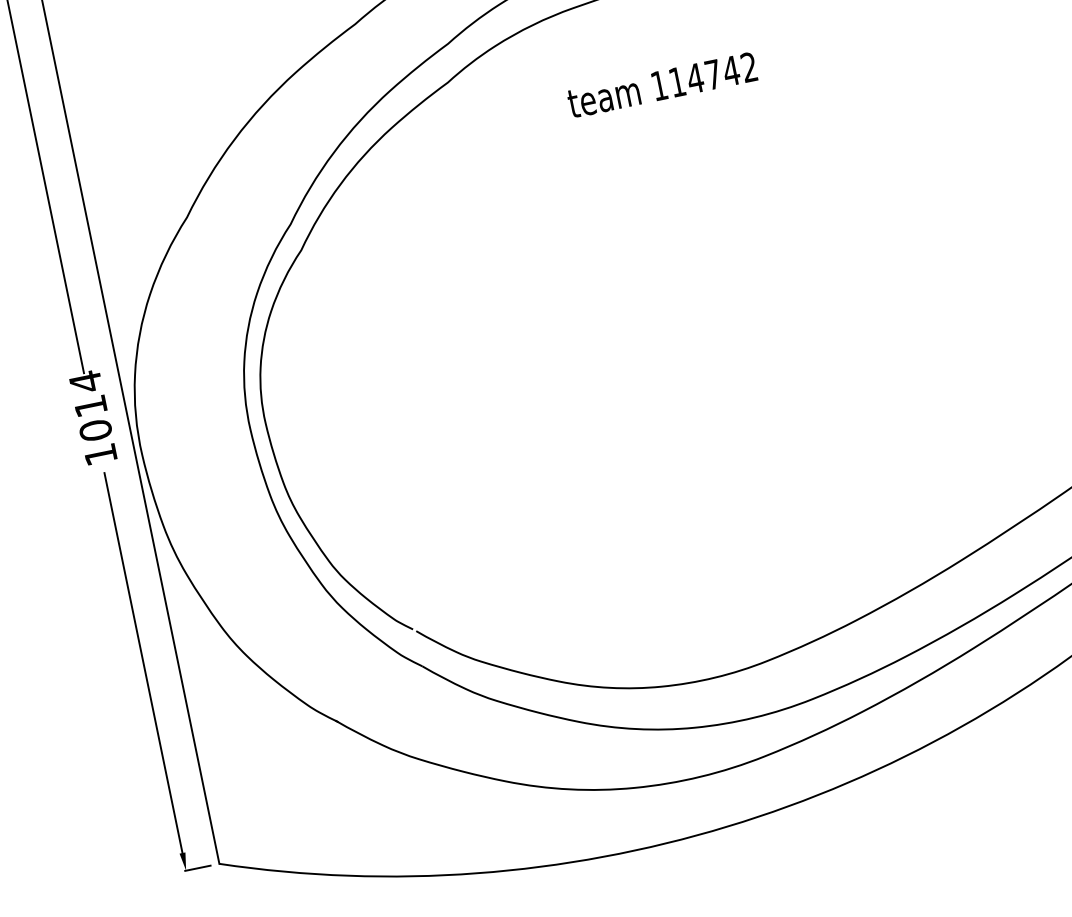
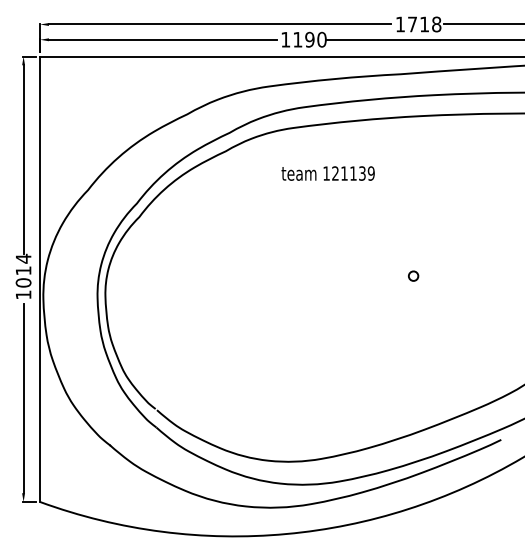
text: (713, 74) -> (353, 173), 114742 -> 121139
circle: (876, 254) -> (413, 275), added

